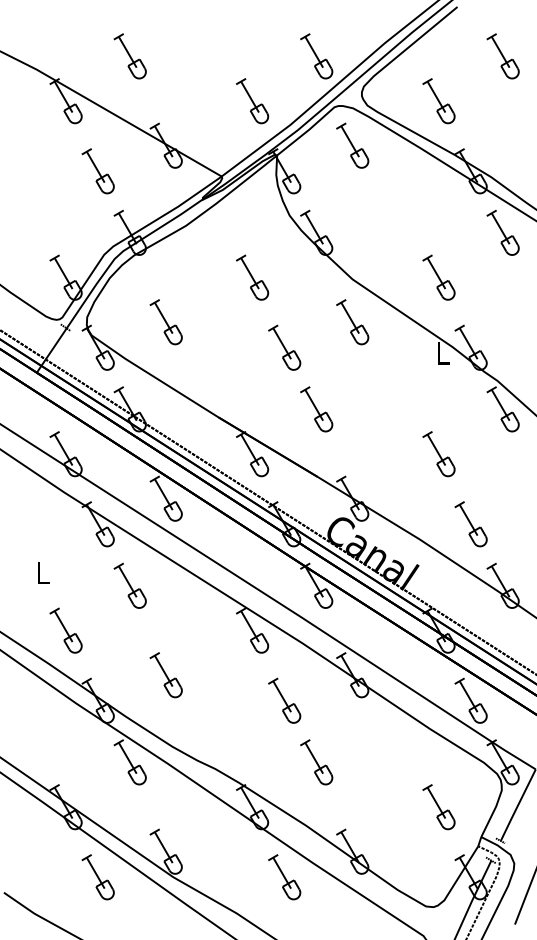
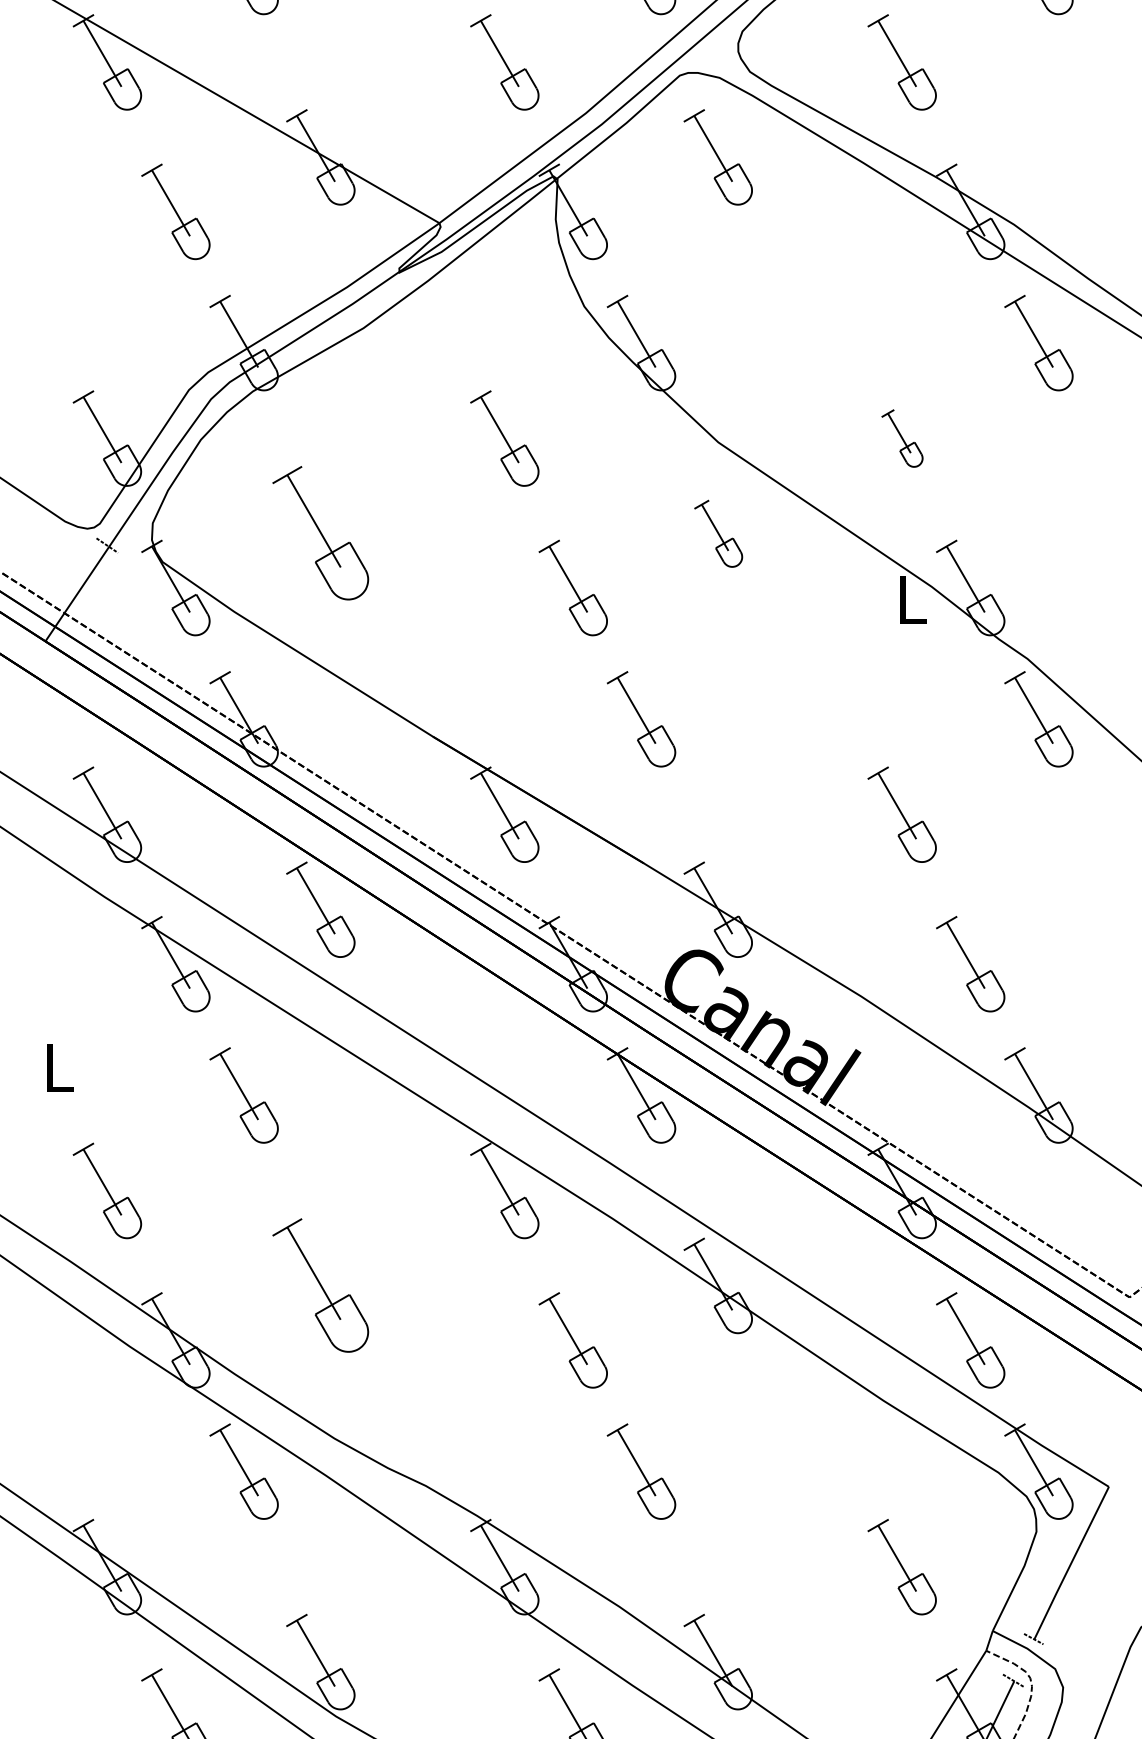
part: (438, 277) -> (901, 438), size x0.6
part: (165, 322) -> (319, 534), size x1.4
part: (352, 322) -> (718, 534), size x0.7
part: (165, 675) -> (319, 1286), size x1.4

